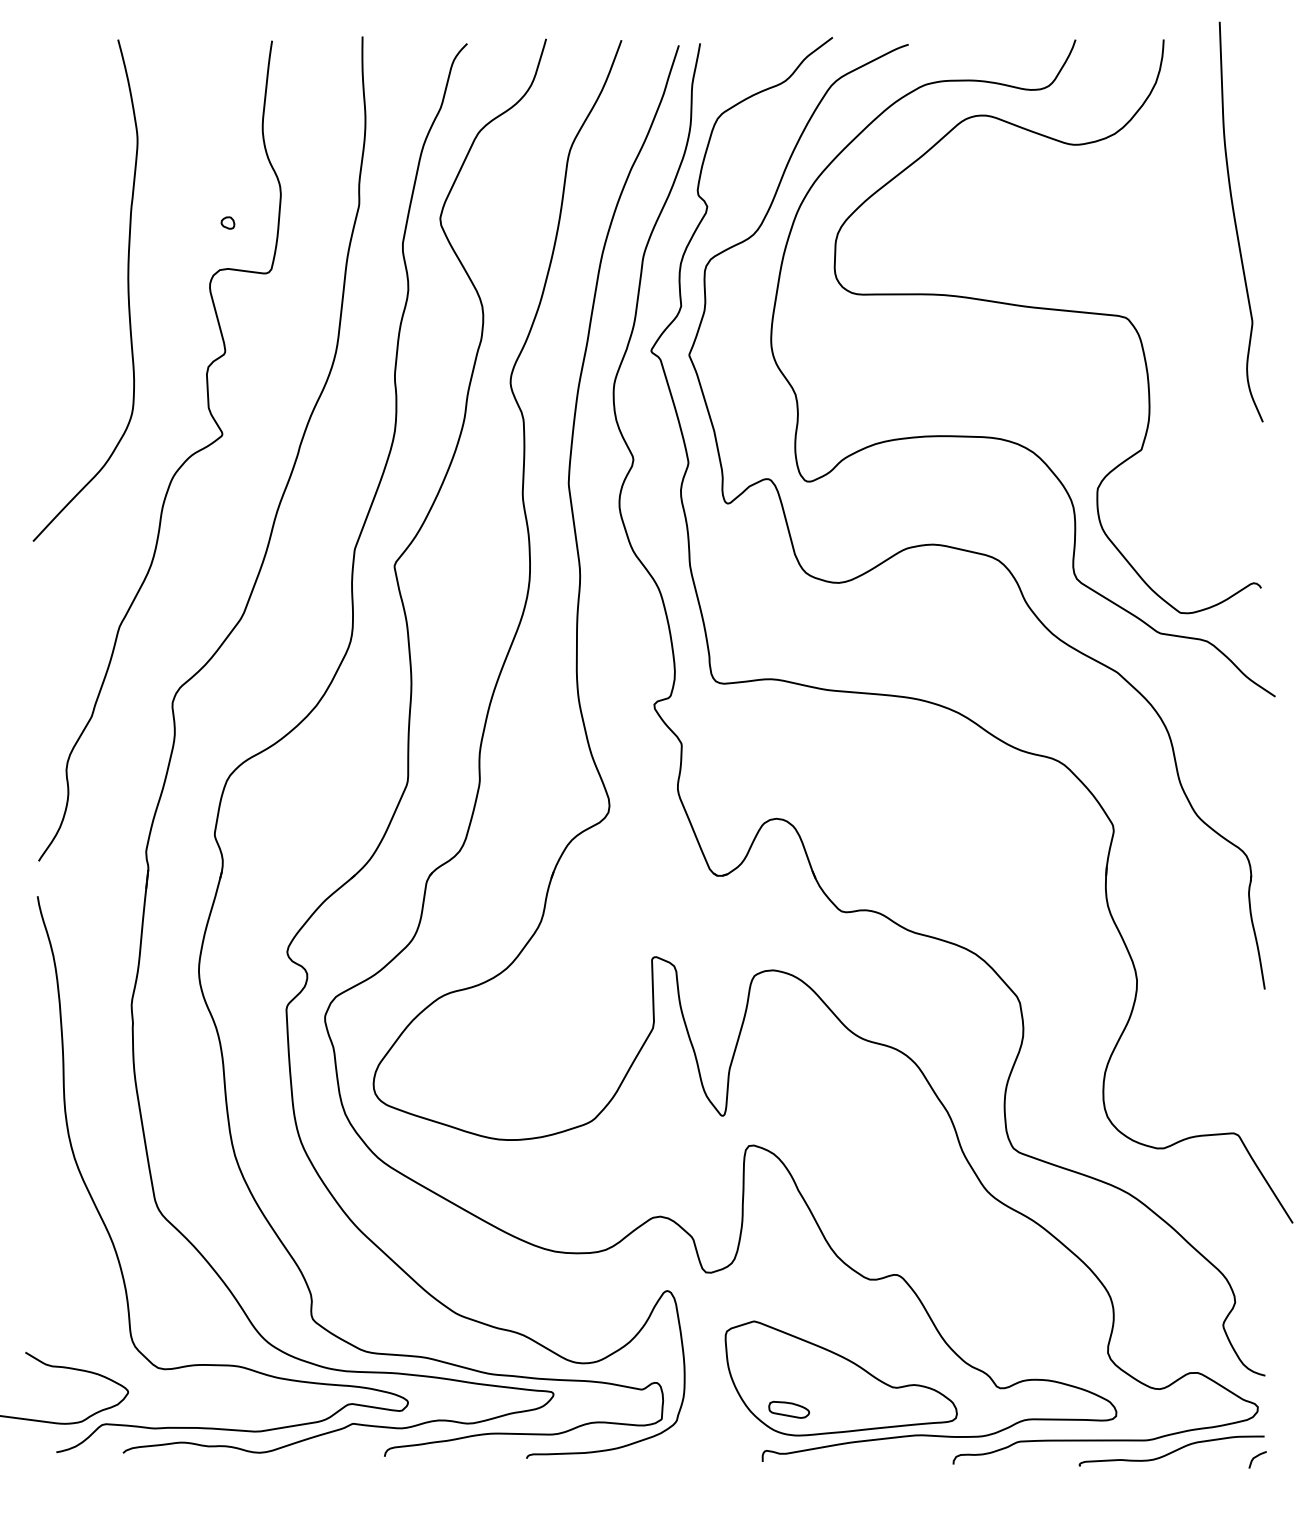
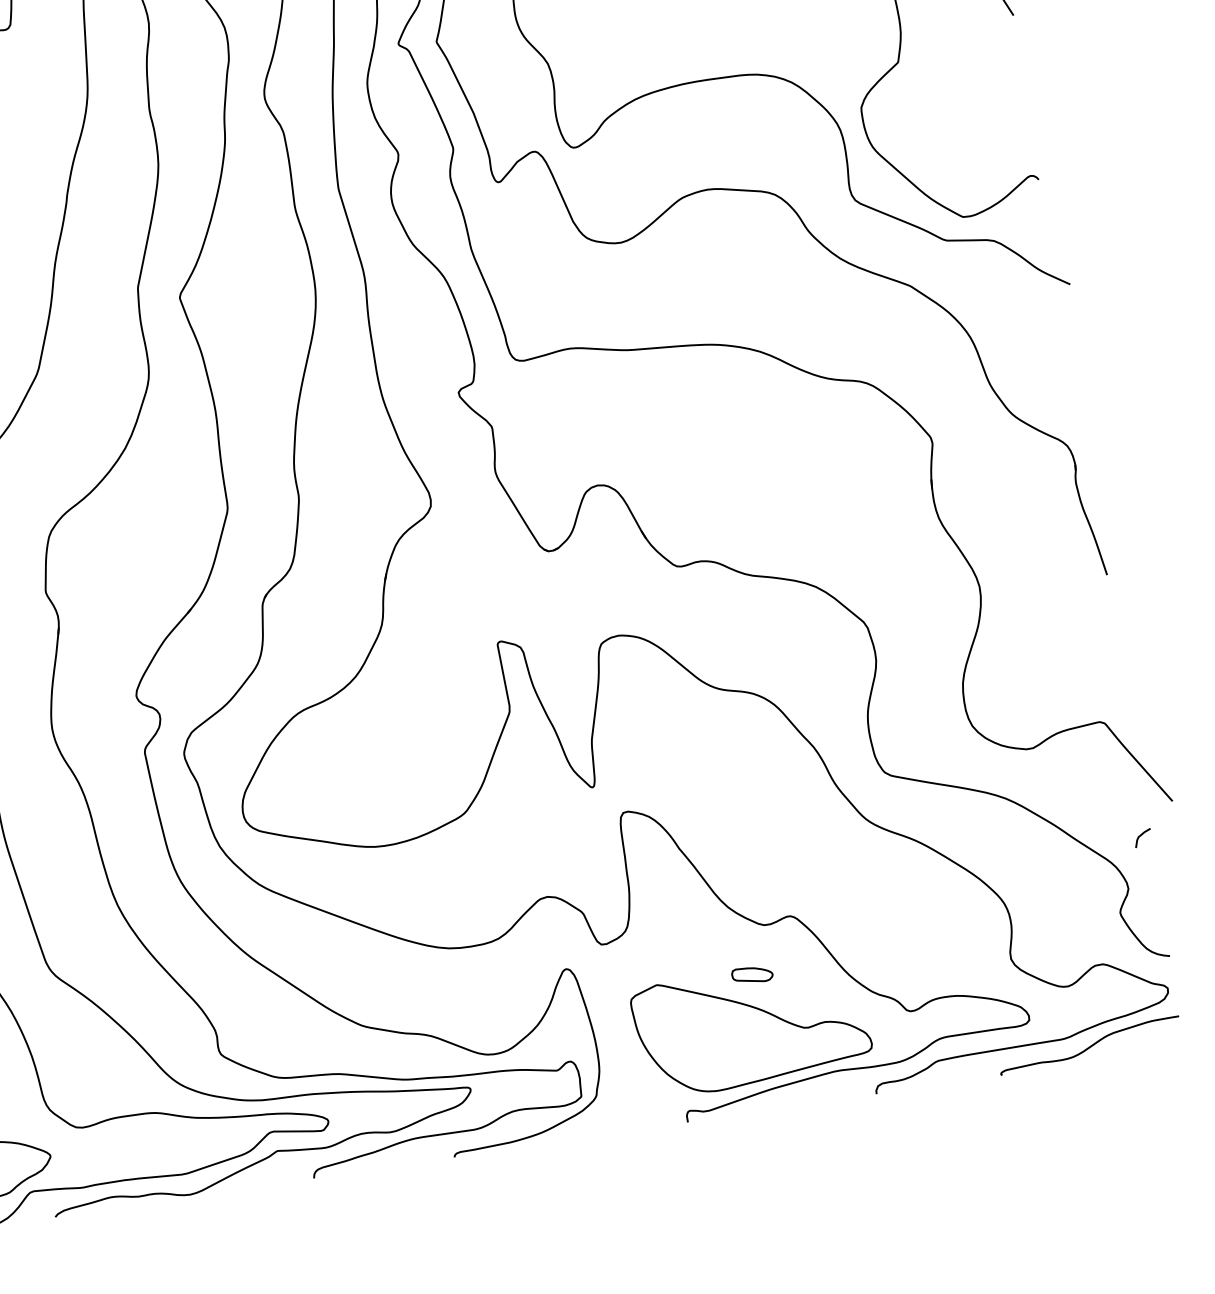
part: (789, 1409) -> (752, 974), moved
curve: (1256, 1457) -> (1141, 835), moved

